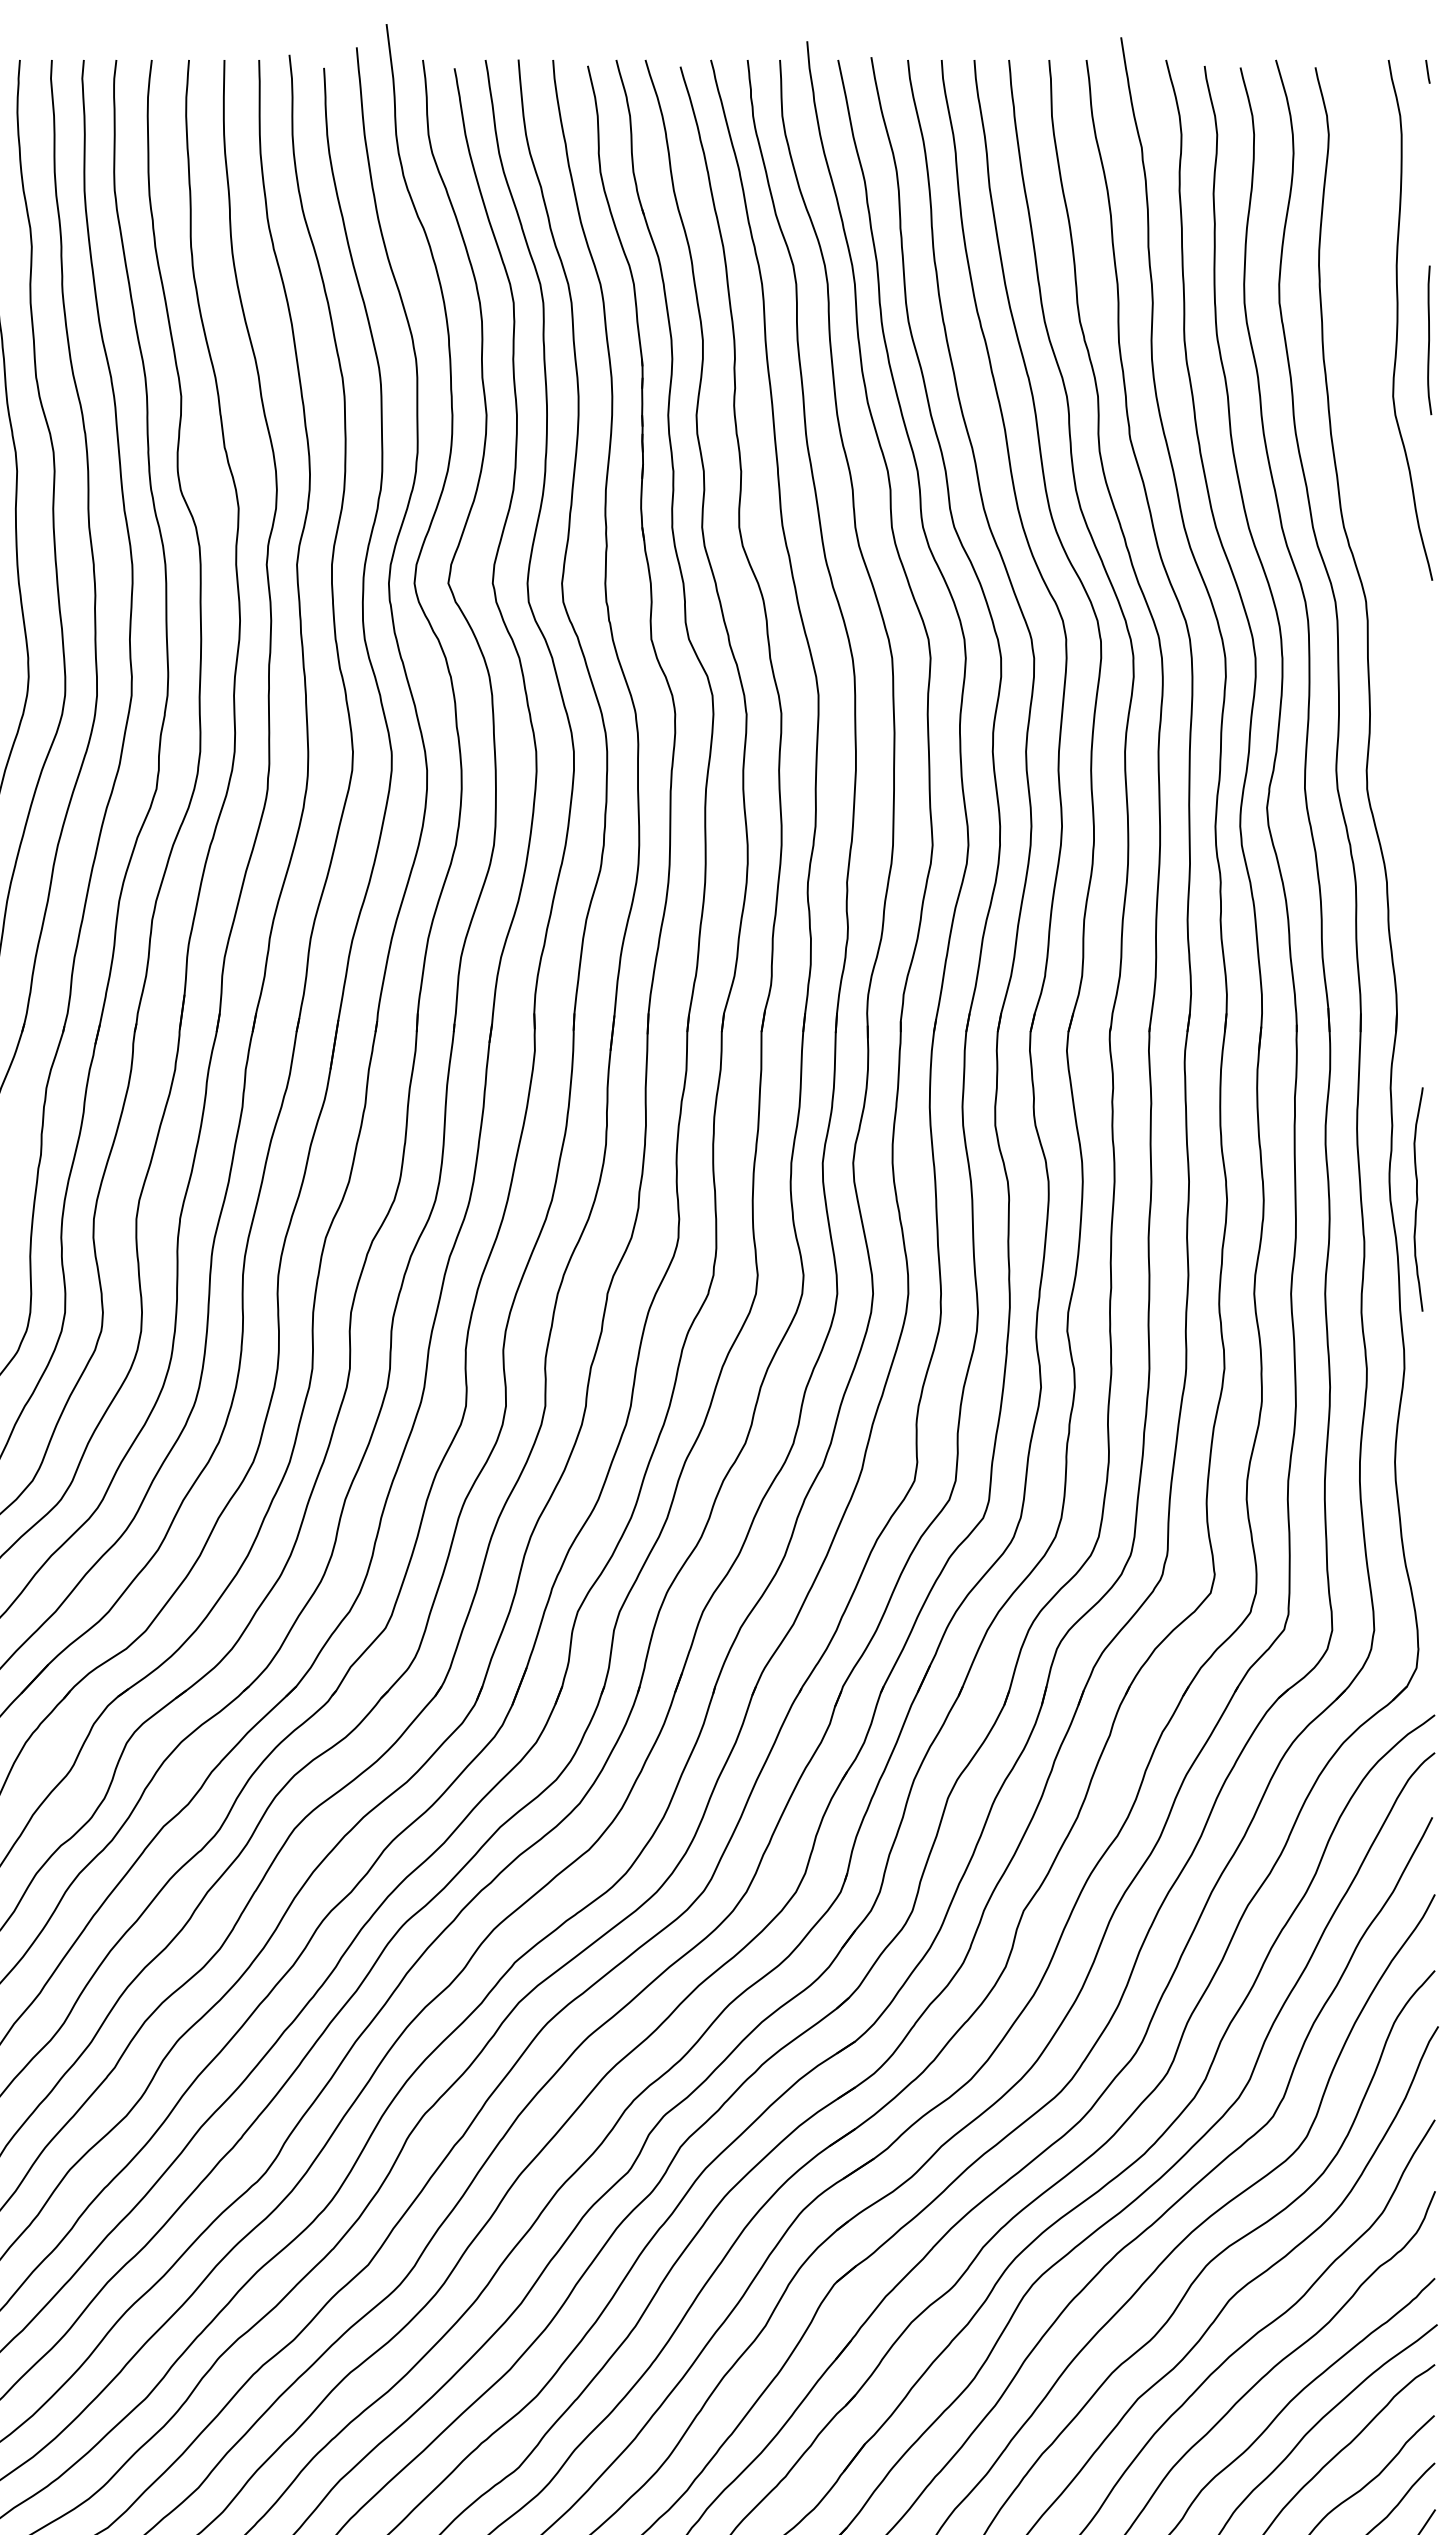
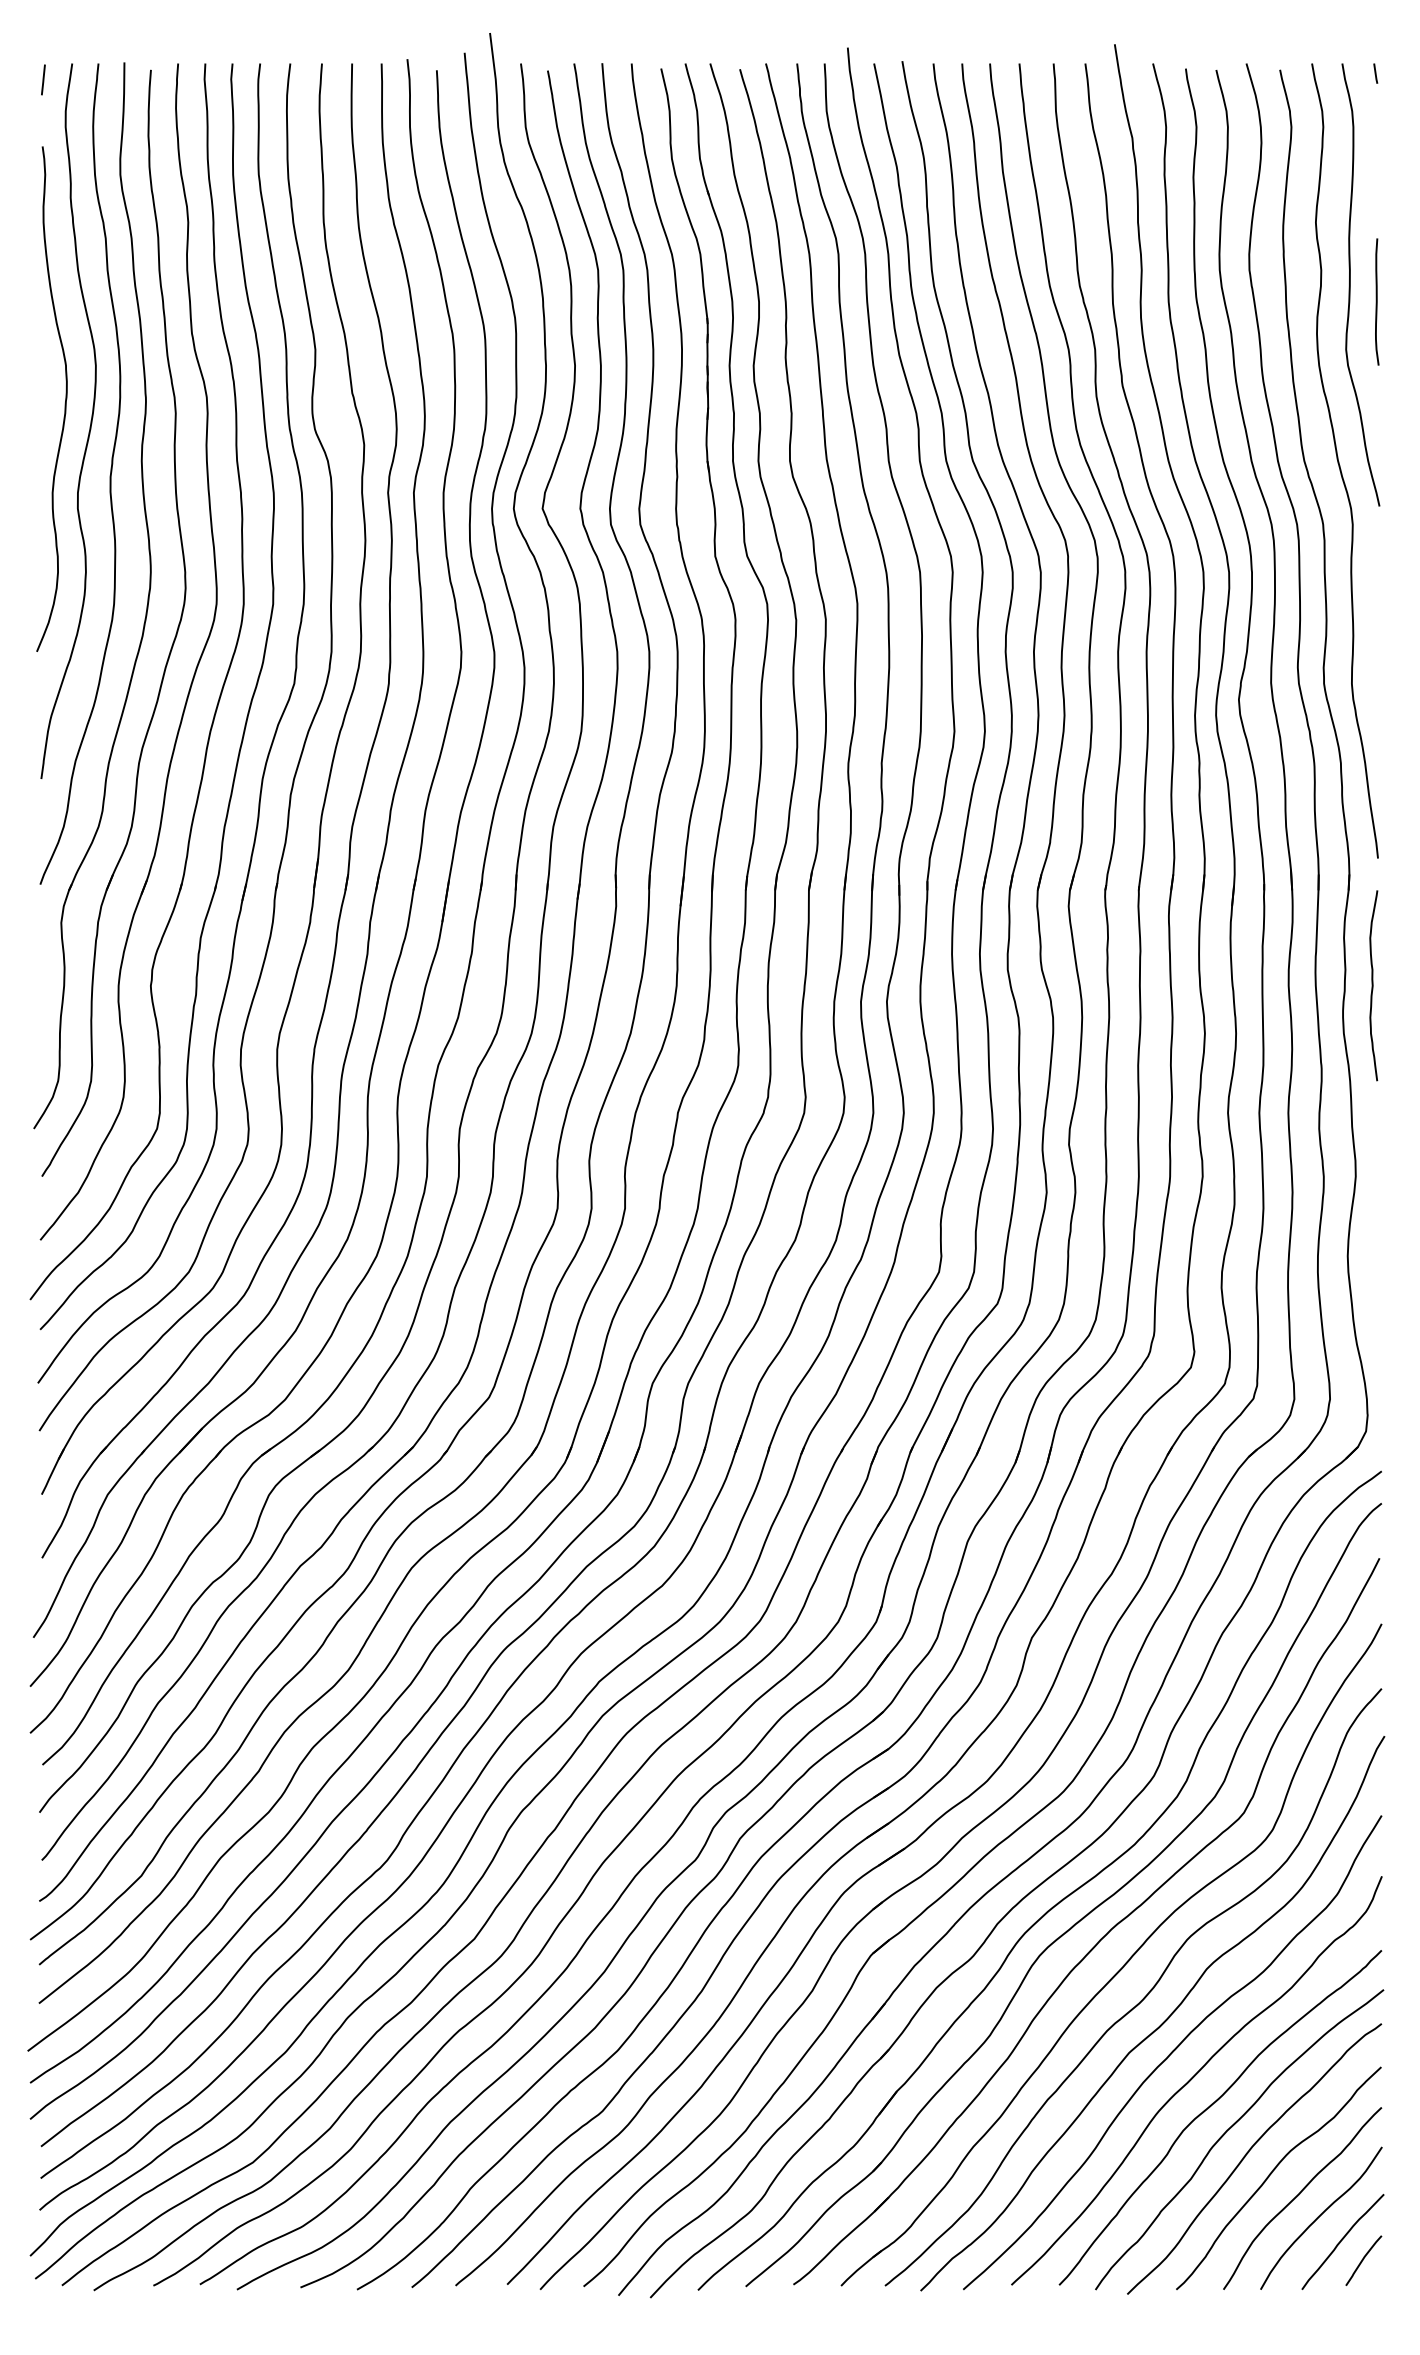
curve: (1385, 527) -> (1339, 461), added
curve: (1418, 1199) -> (1373, 985), moved

